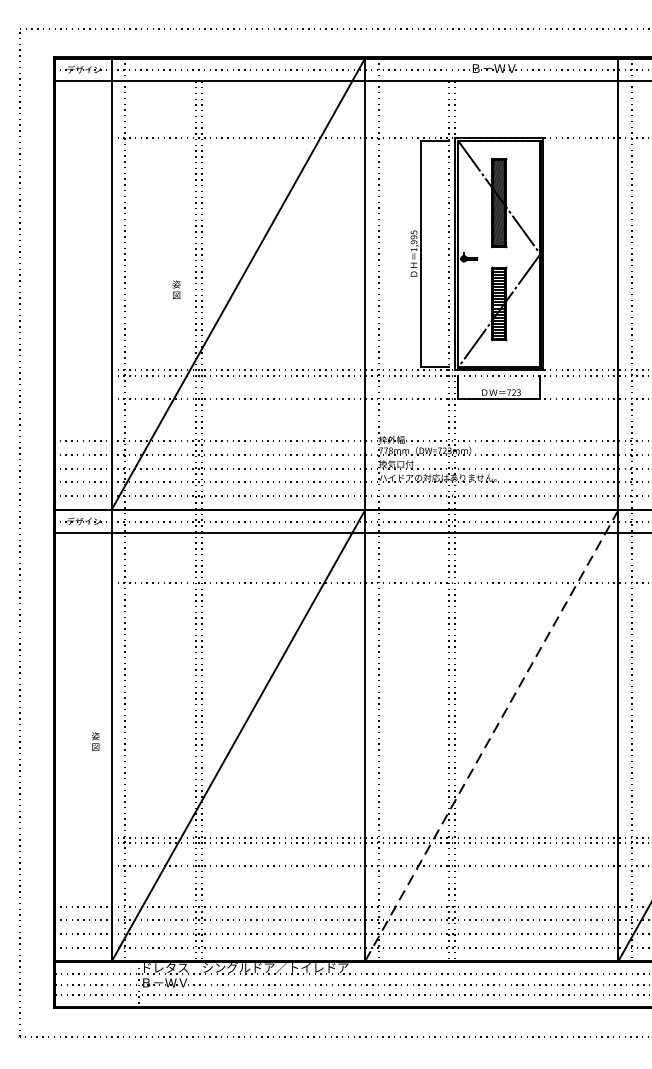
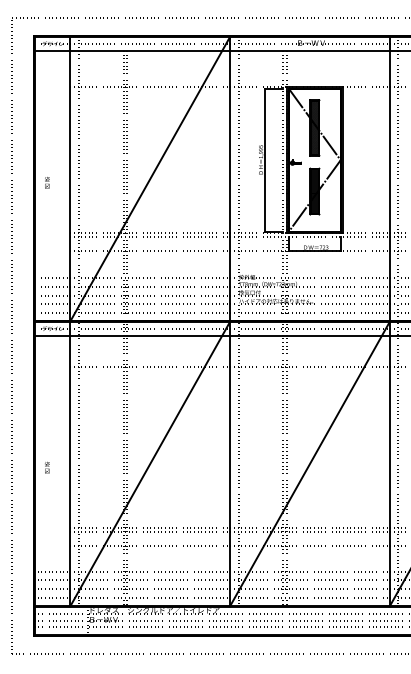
text: (176, 289) -> (47, 182), moved
line: (490, 736) -> (309, 464), dashed -> solid
text: (96, 741) -> (47, 467), moved

